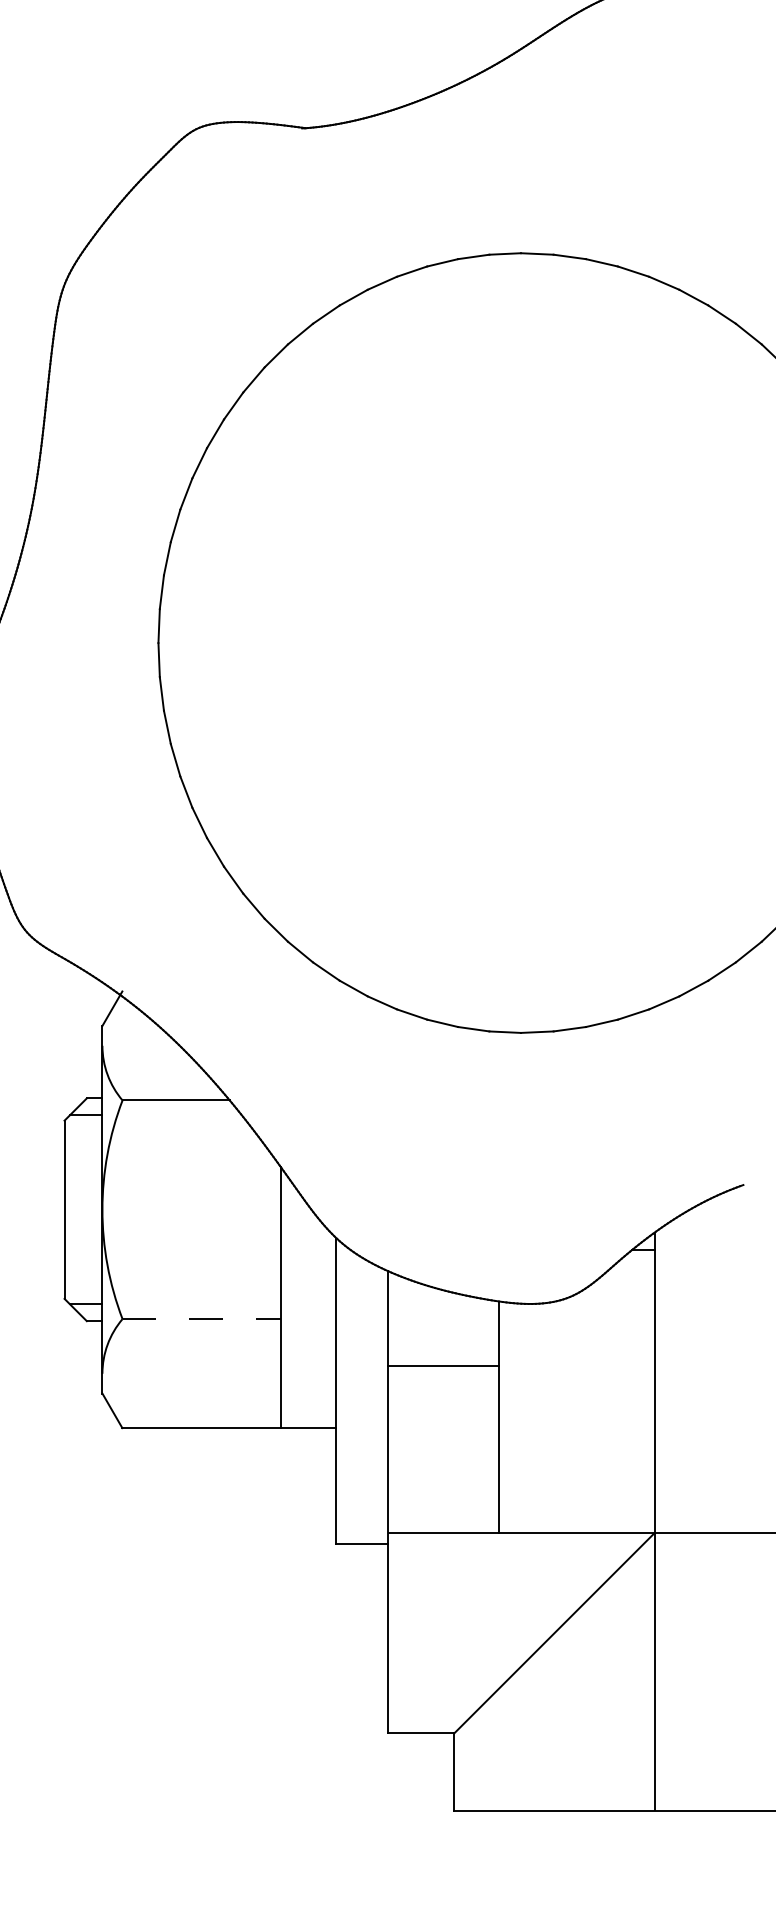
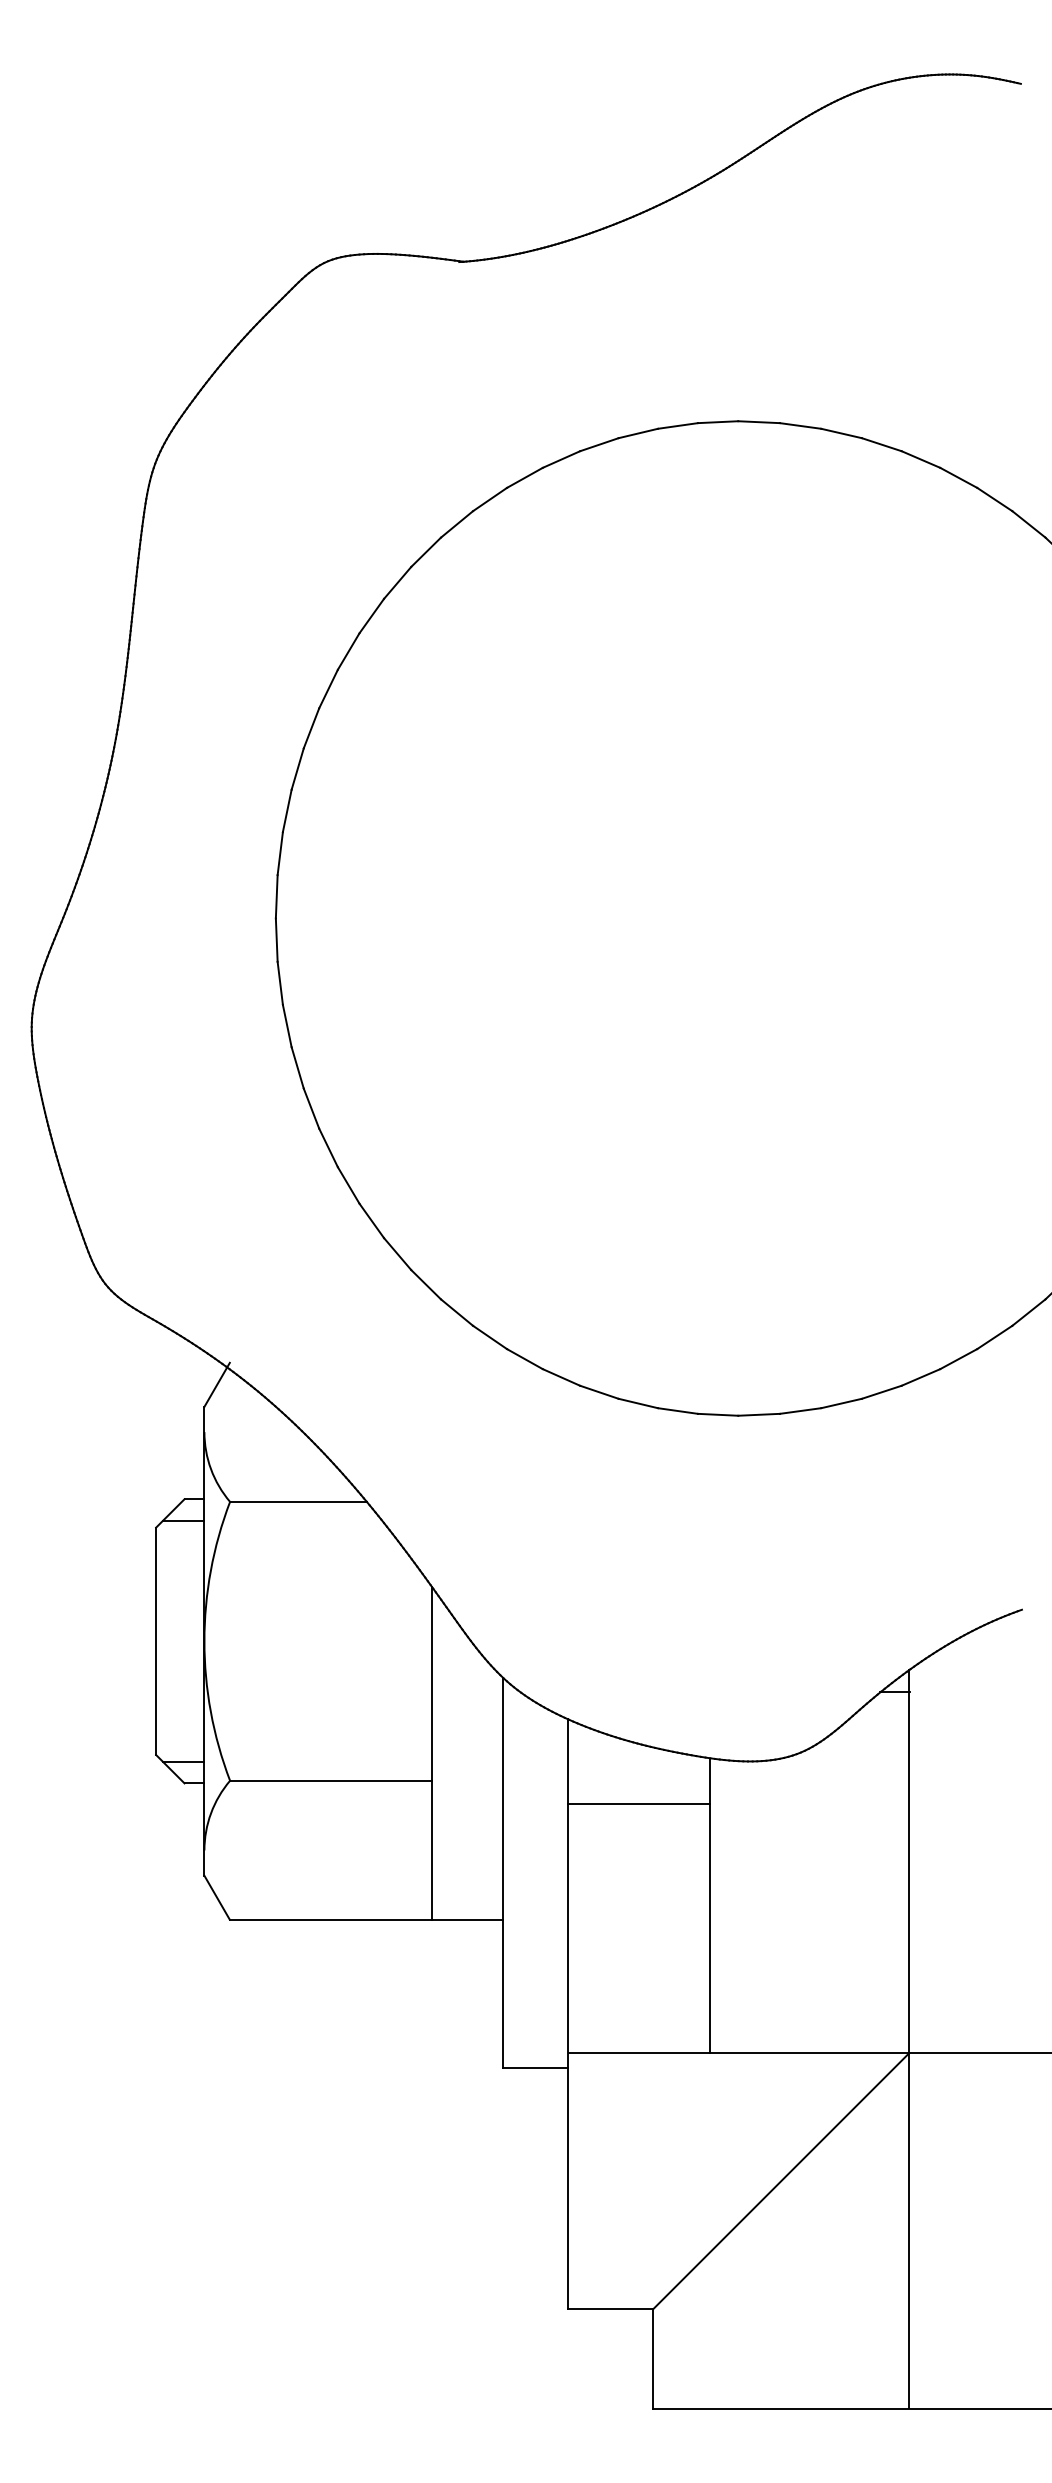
line: (201, 1318) -> (330, 1780), dashed -> solid
line: (443, 1365) -> (639, 1803), moved

